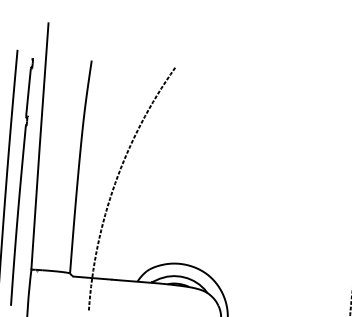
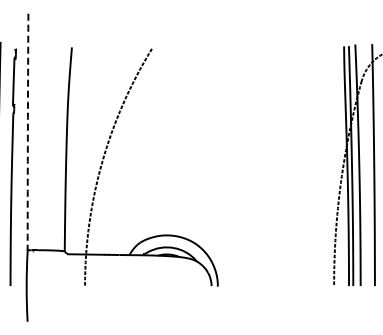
arc: (39, 146) -> (27, 132), solid -> dashed

